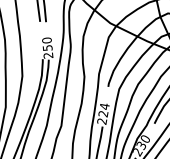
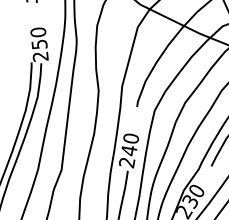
text: (103, 110) -> (129, 145), 224 -> 240

